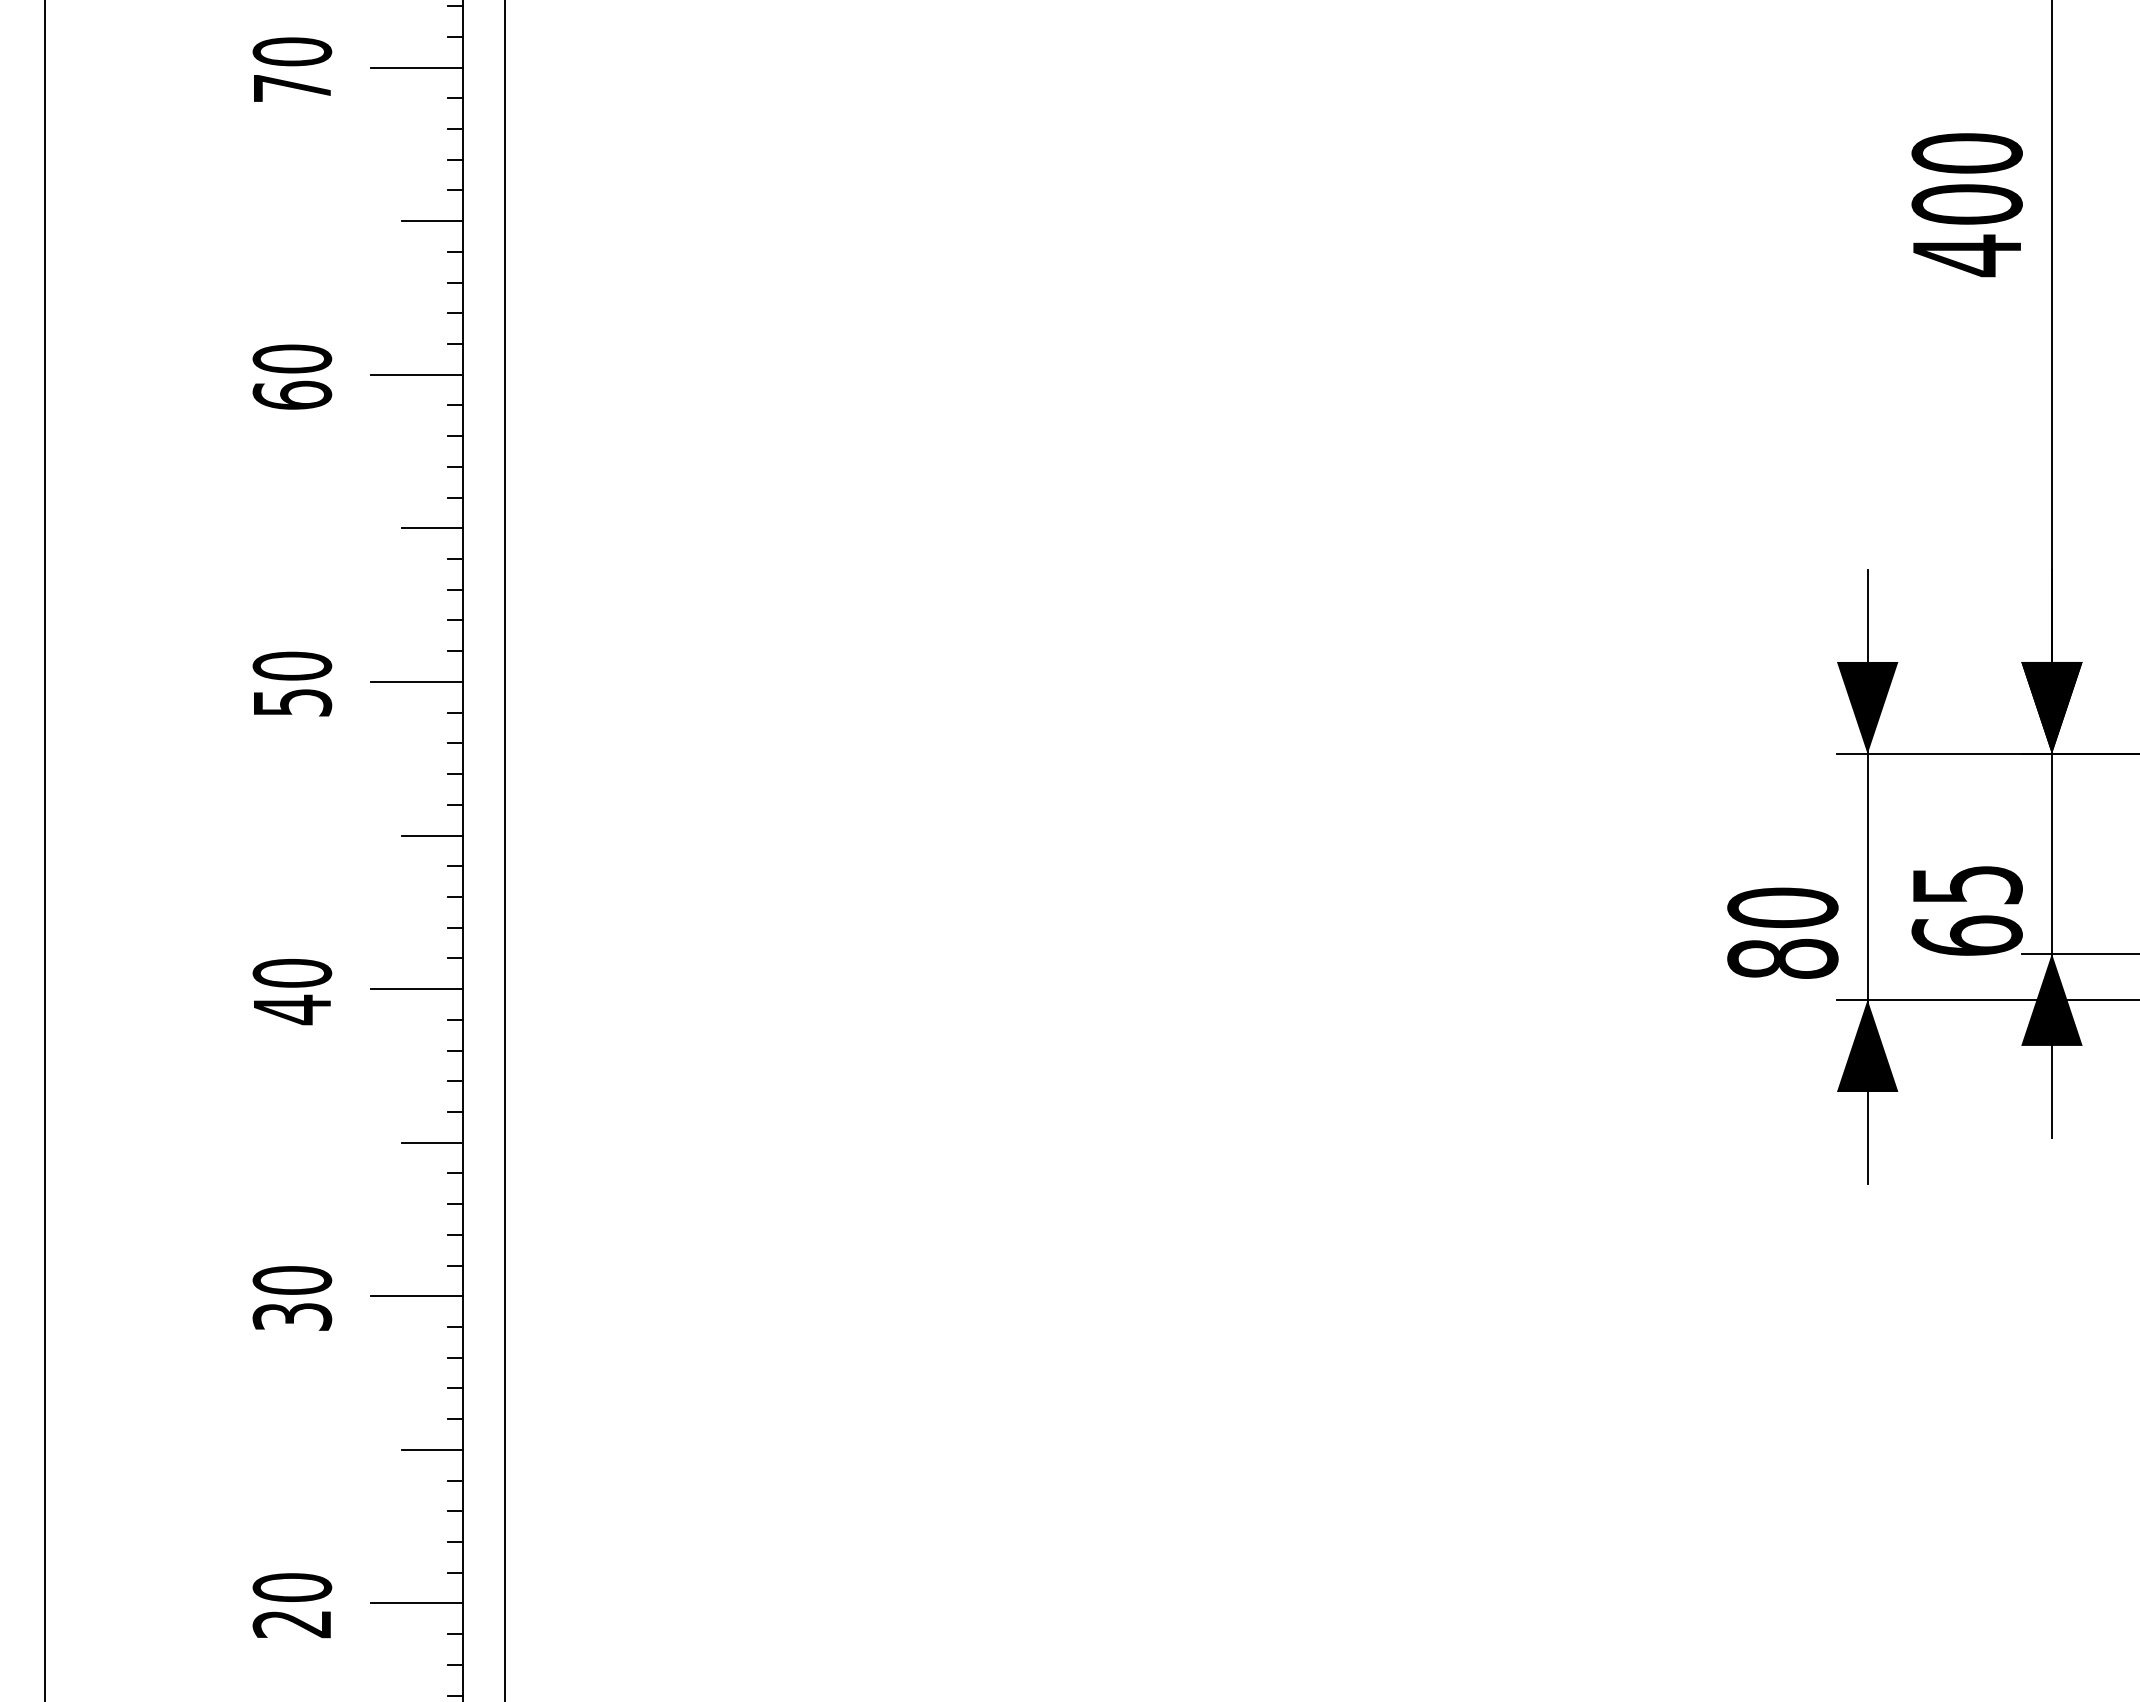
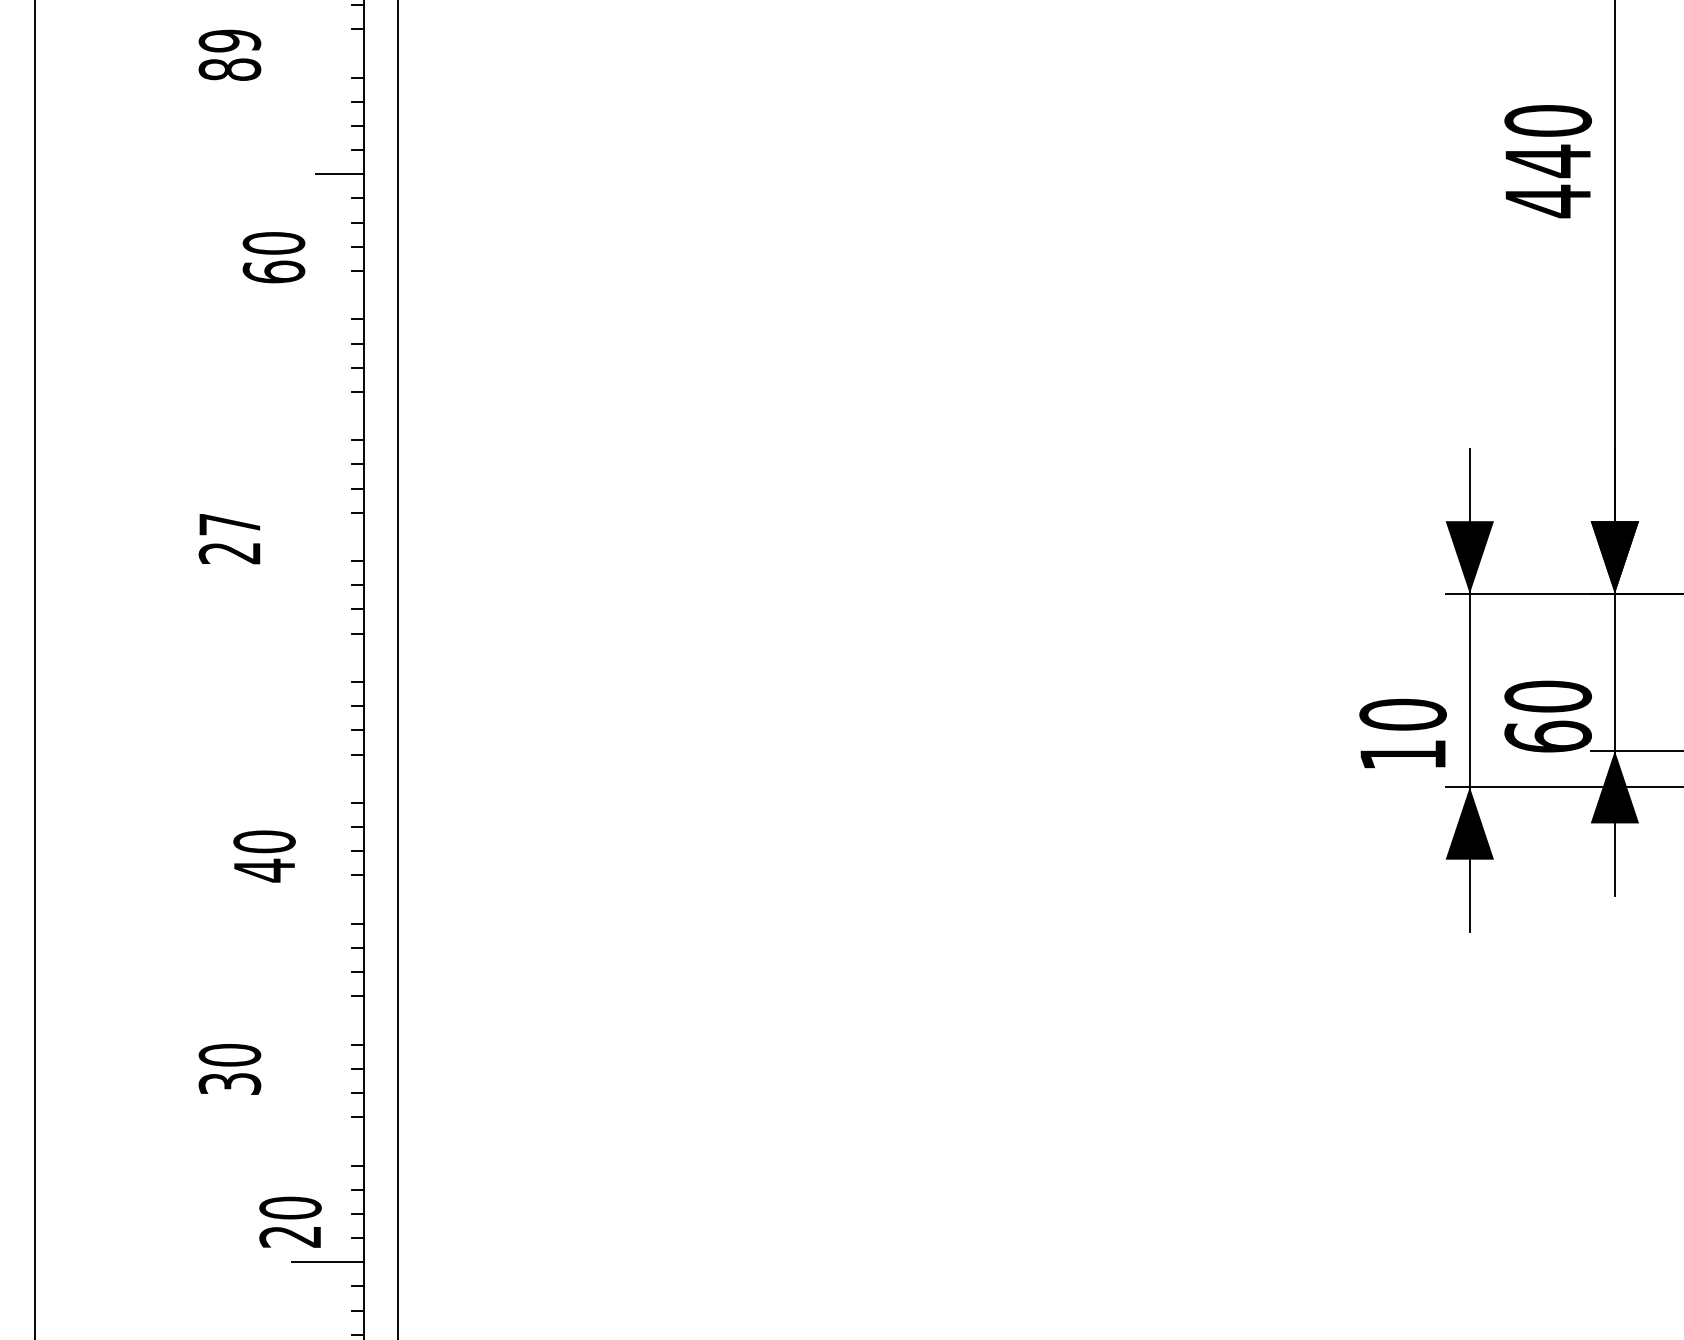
line: (417, 67) -> (328, 53), removed
text: (292, 69) -> (230, 54), 70 -> 89
text: (1966, 204) -> (1547, 161), 400 -> 440
line: (417, 374) -> (328, 294), removed
text: (292, 376) -> (274, 257), moved
line: (432, 528) -> (340, 416), removed
line: (417, 681) -> (328, 536), removed
text: (292, 683) -> (230, 538), 50 -> 27
line: (432, 835) -> (340, 657), removed
text: (1966, 884) -> (1547, 696), 65 -> 60
text: (1782, 958) -> (1402, 754), 80 -> 10
line: (417, 989) -> (328, 779), removed
text: (292, 992) -> (264, 856), moved
line: (432, 1142) -> (340, 899), removed
line: (417, 1296) -> (328, 1020), removed
text: (292, 1298) -> (230, 1069), moved
line: (432, 1449) -> (340, 1141), removed
text: (292, 1605) -> (290, 1222), moved

